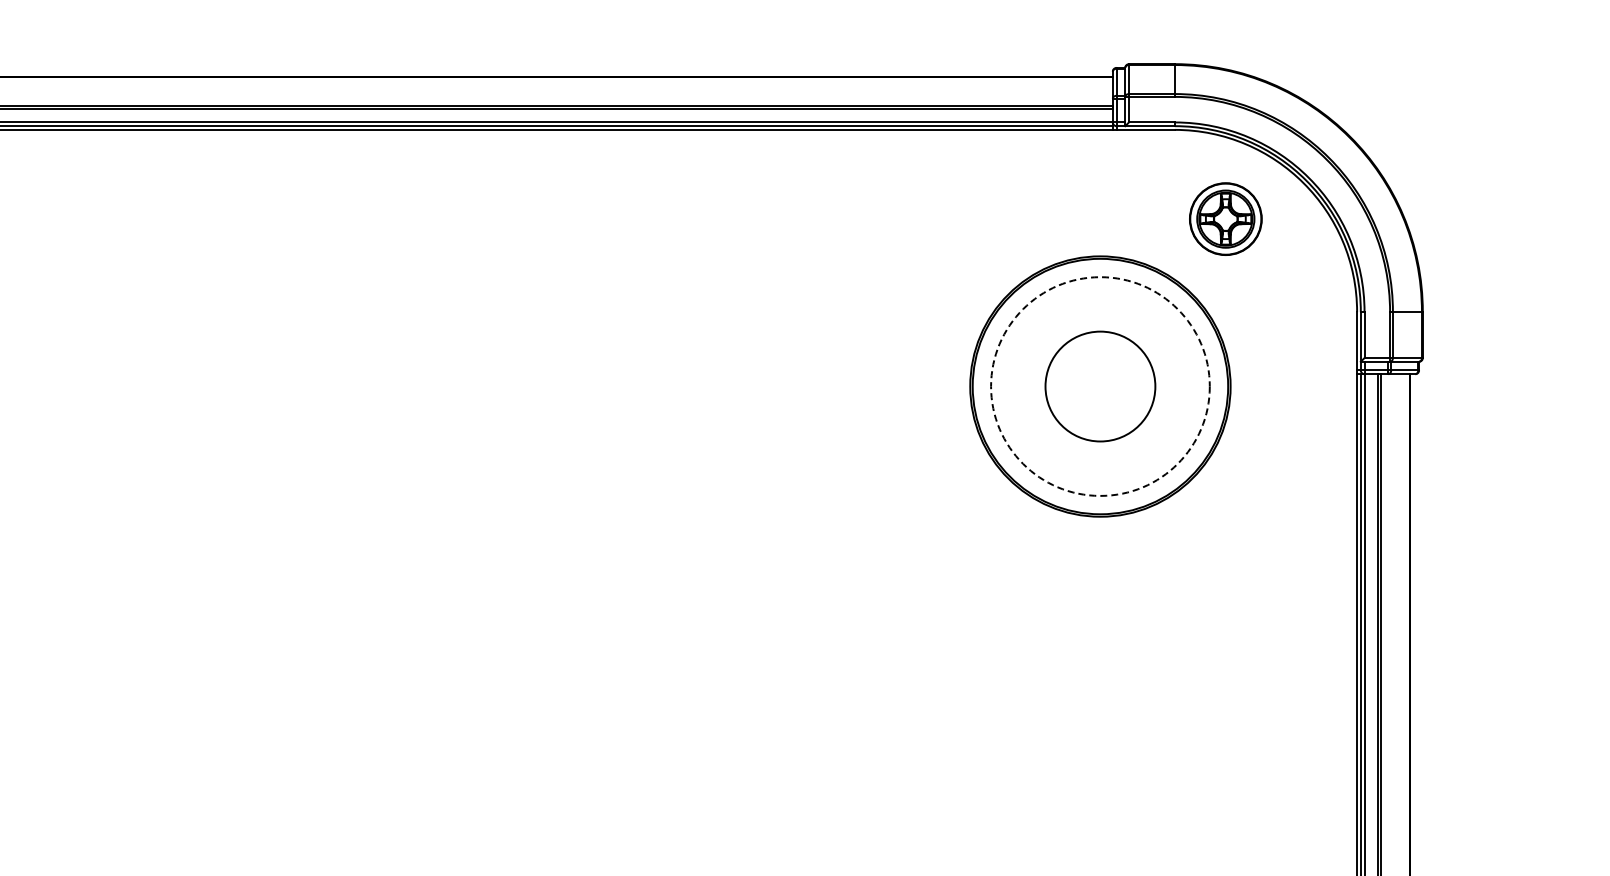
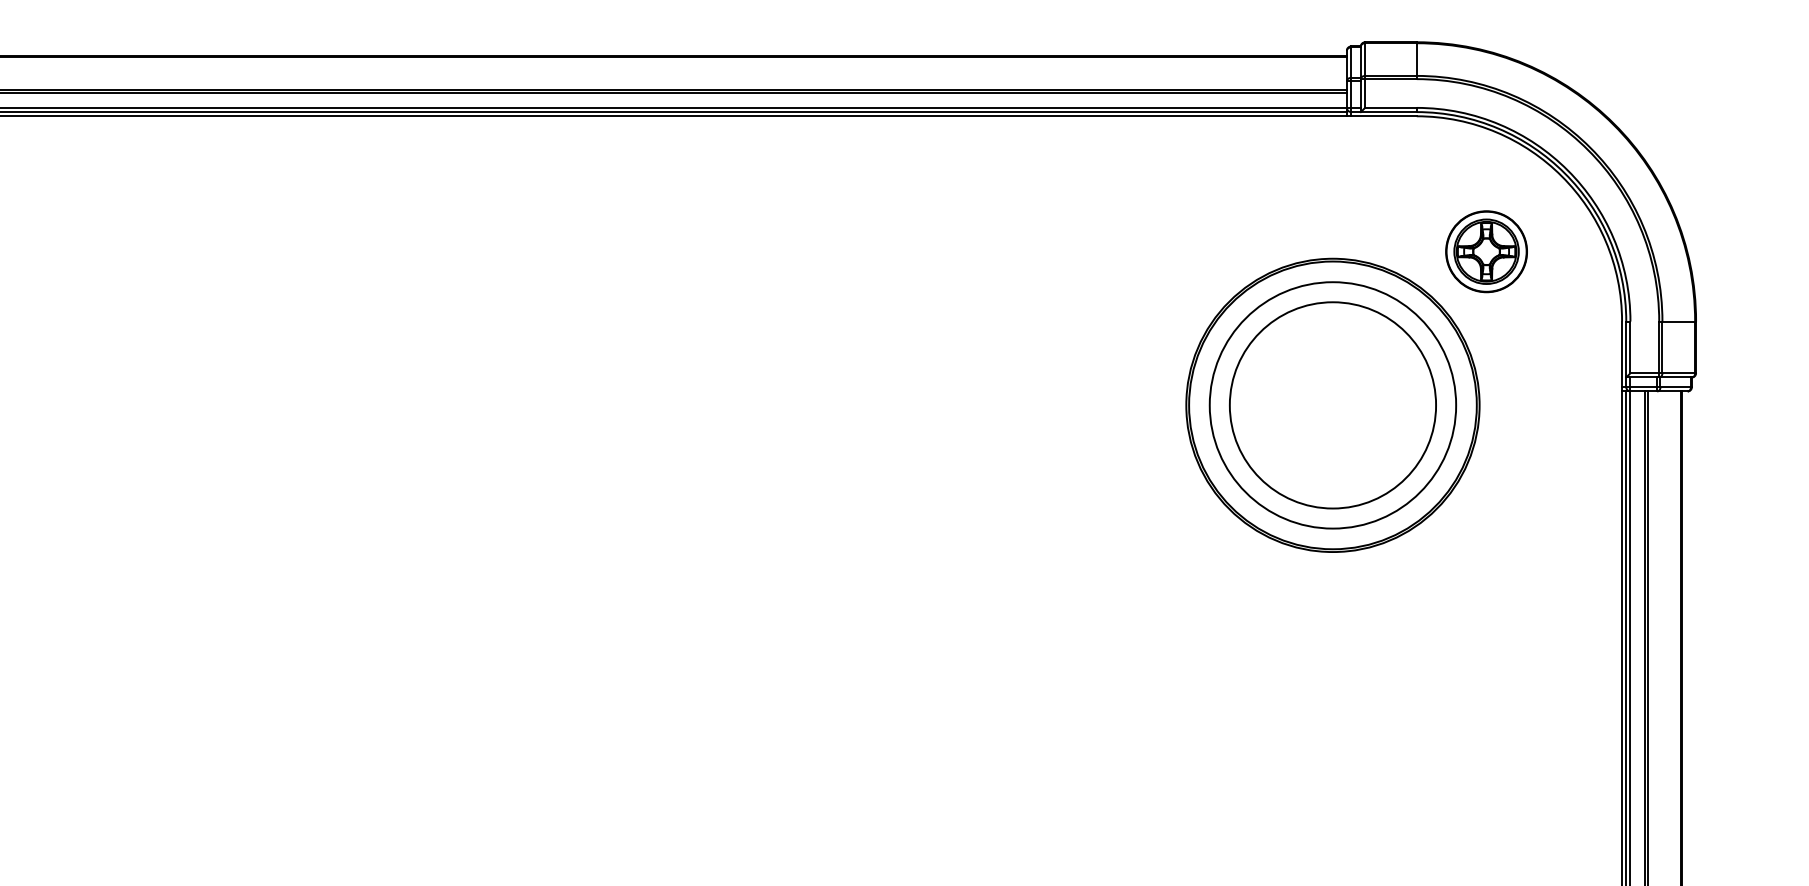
part: (1225, 218) -> (1486, 251), moved
circle: (1100, 386) -> (1333, 405), dashed -> solid
circle: (1100, 386) -> (1333, 405), size x1.67

